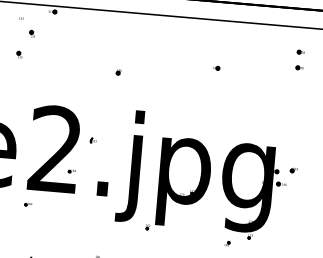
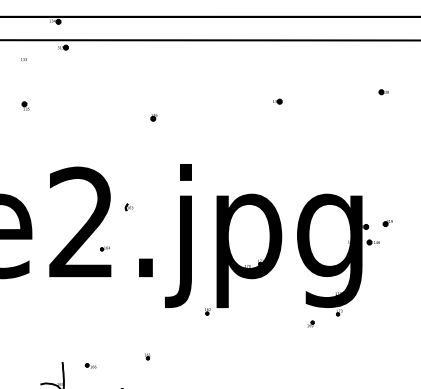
part: (32, 33) -> (39, 77), removed
part: (300, 52) -> (383, 72), removed
part: (27, 204) -> (52, 295), removed

